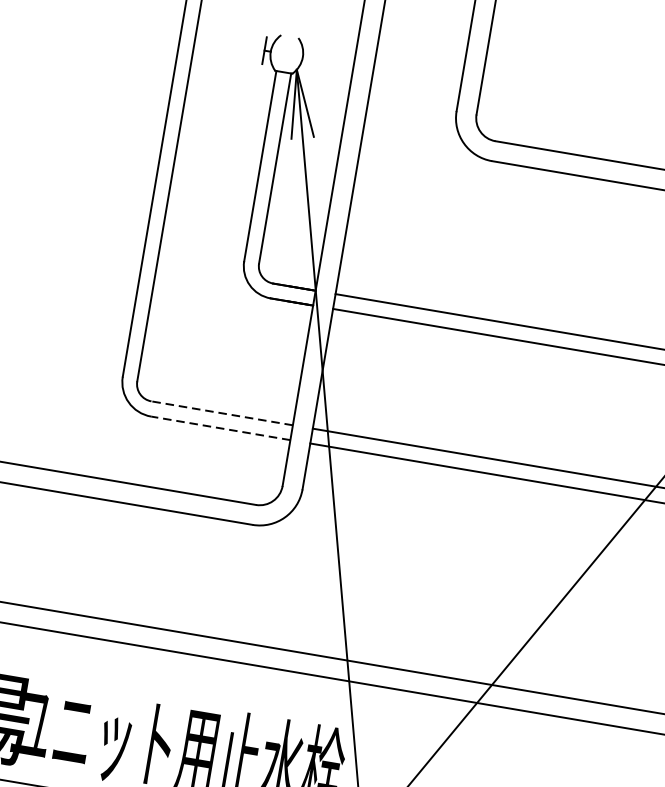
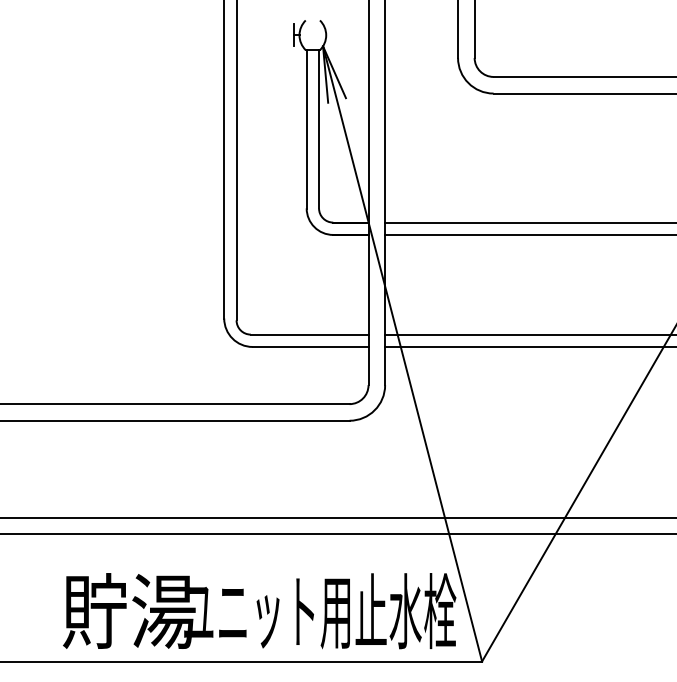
line: (222, 413) -> (309, 334), dashed -> solid
line: (220, 427) -> (310, 346), dashed -> solid

